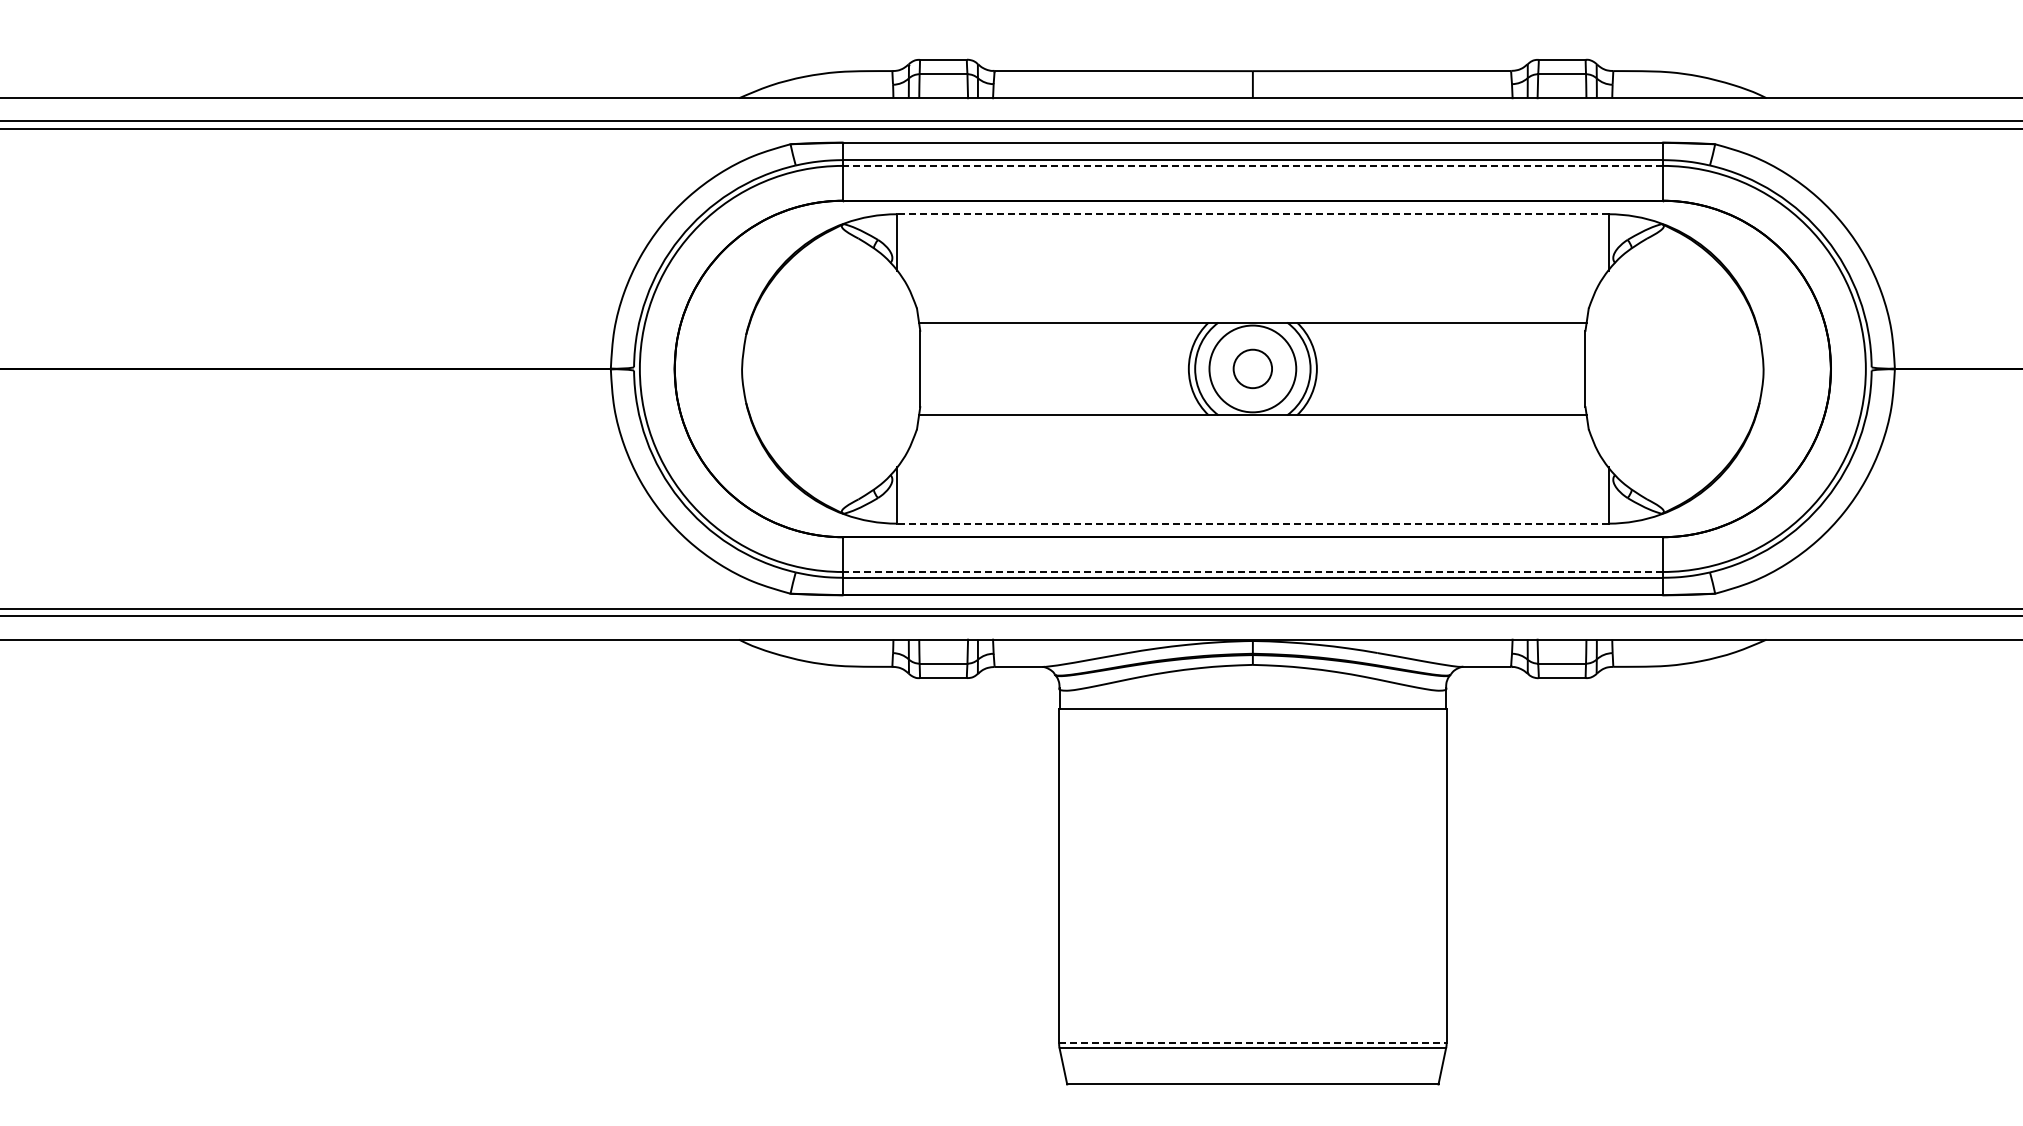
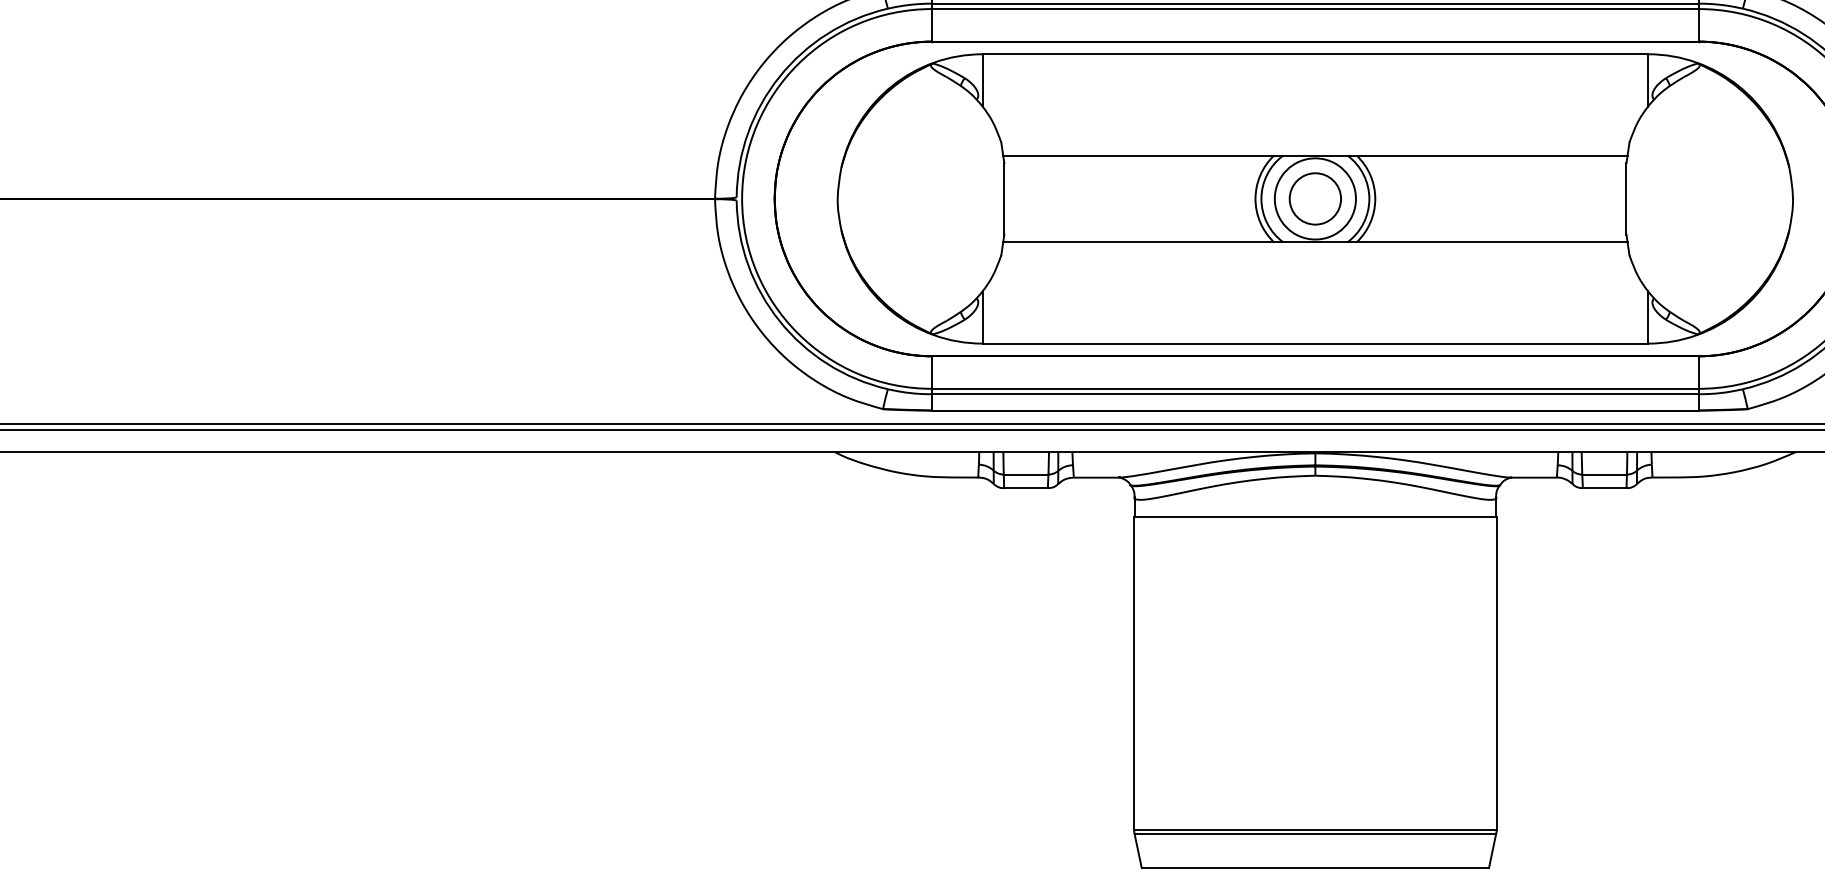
line: (1252, 165) -> (1315, 8), dashed -> solid
line: (1252, 214) -> (1315, 54), dashed -> solid
circle: (1252, 368) -> (1315, 198), size x1.43
line: (1252, 523) -> (1315, 343), dashed -> solid
line: (1252, 572) -> (1315, 389), dashed -> solid
line: (1252, 1043) -> (1315, 829), dashed -> solid

